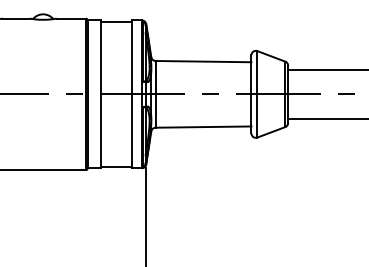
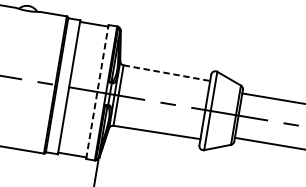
line: (203, 61) -> (166, 73), solid -> dashed
line: (132, 94) -> (97, 92), solid -> dashed

